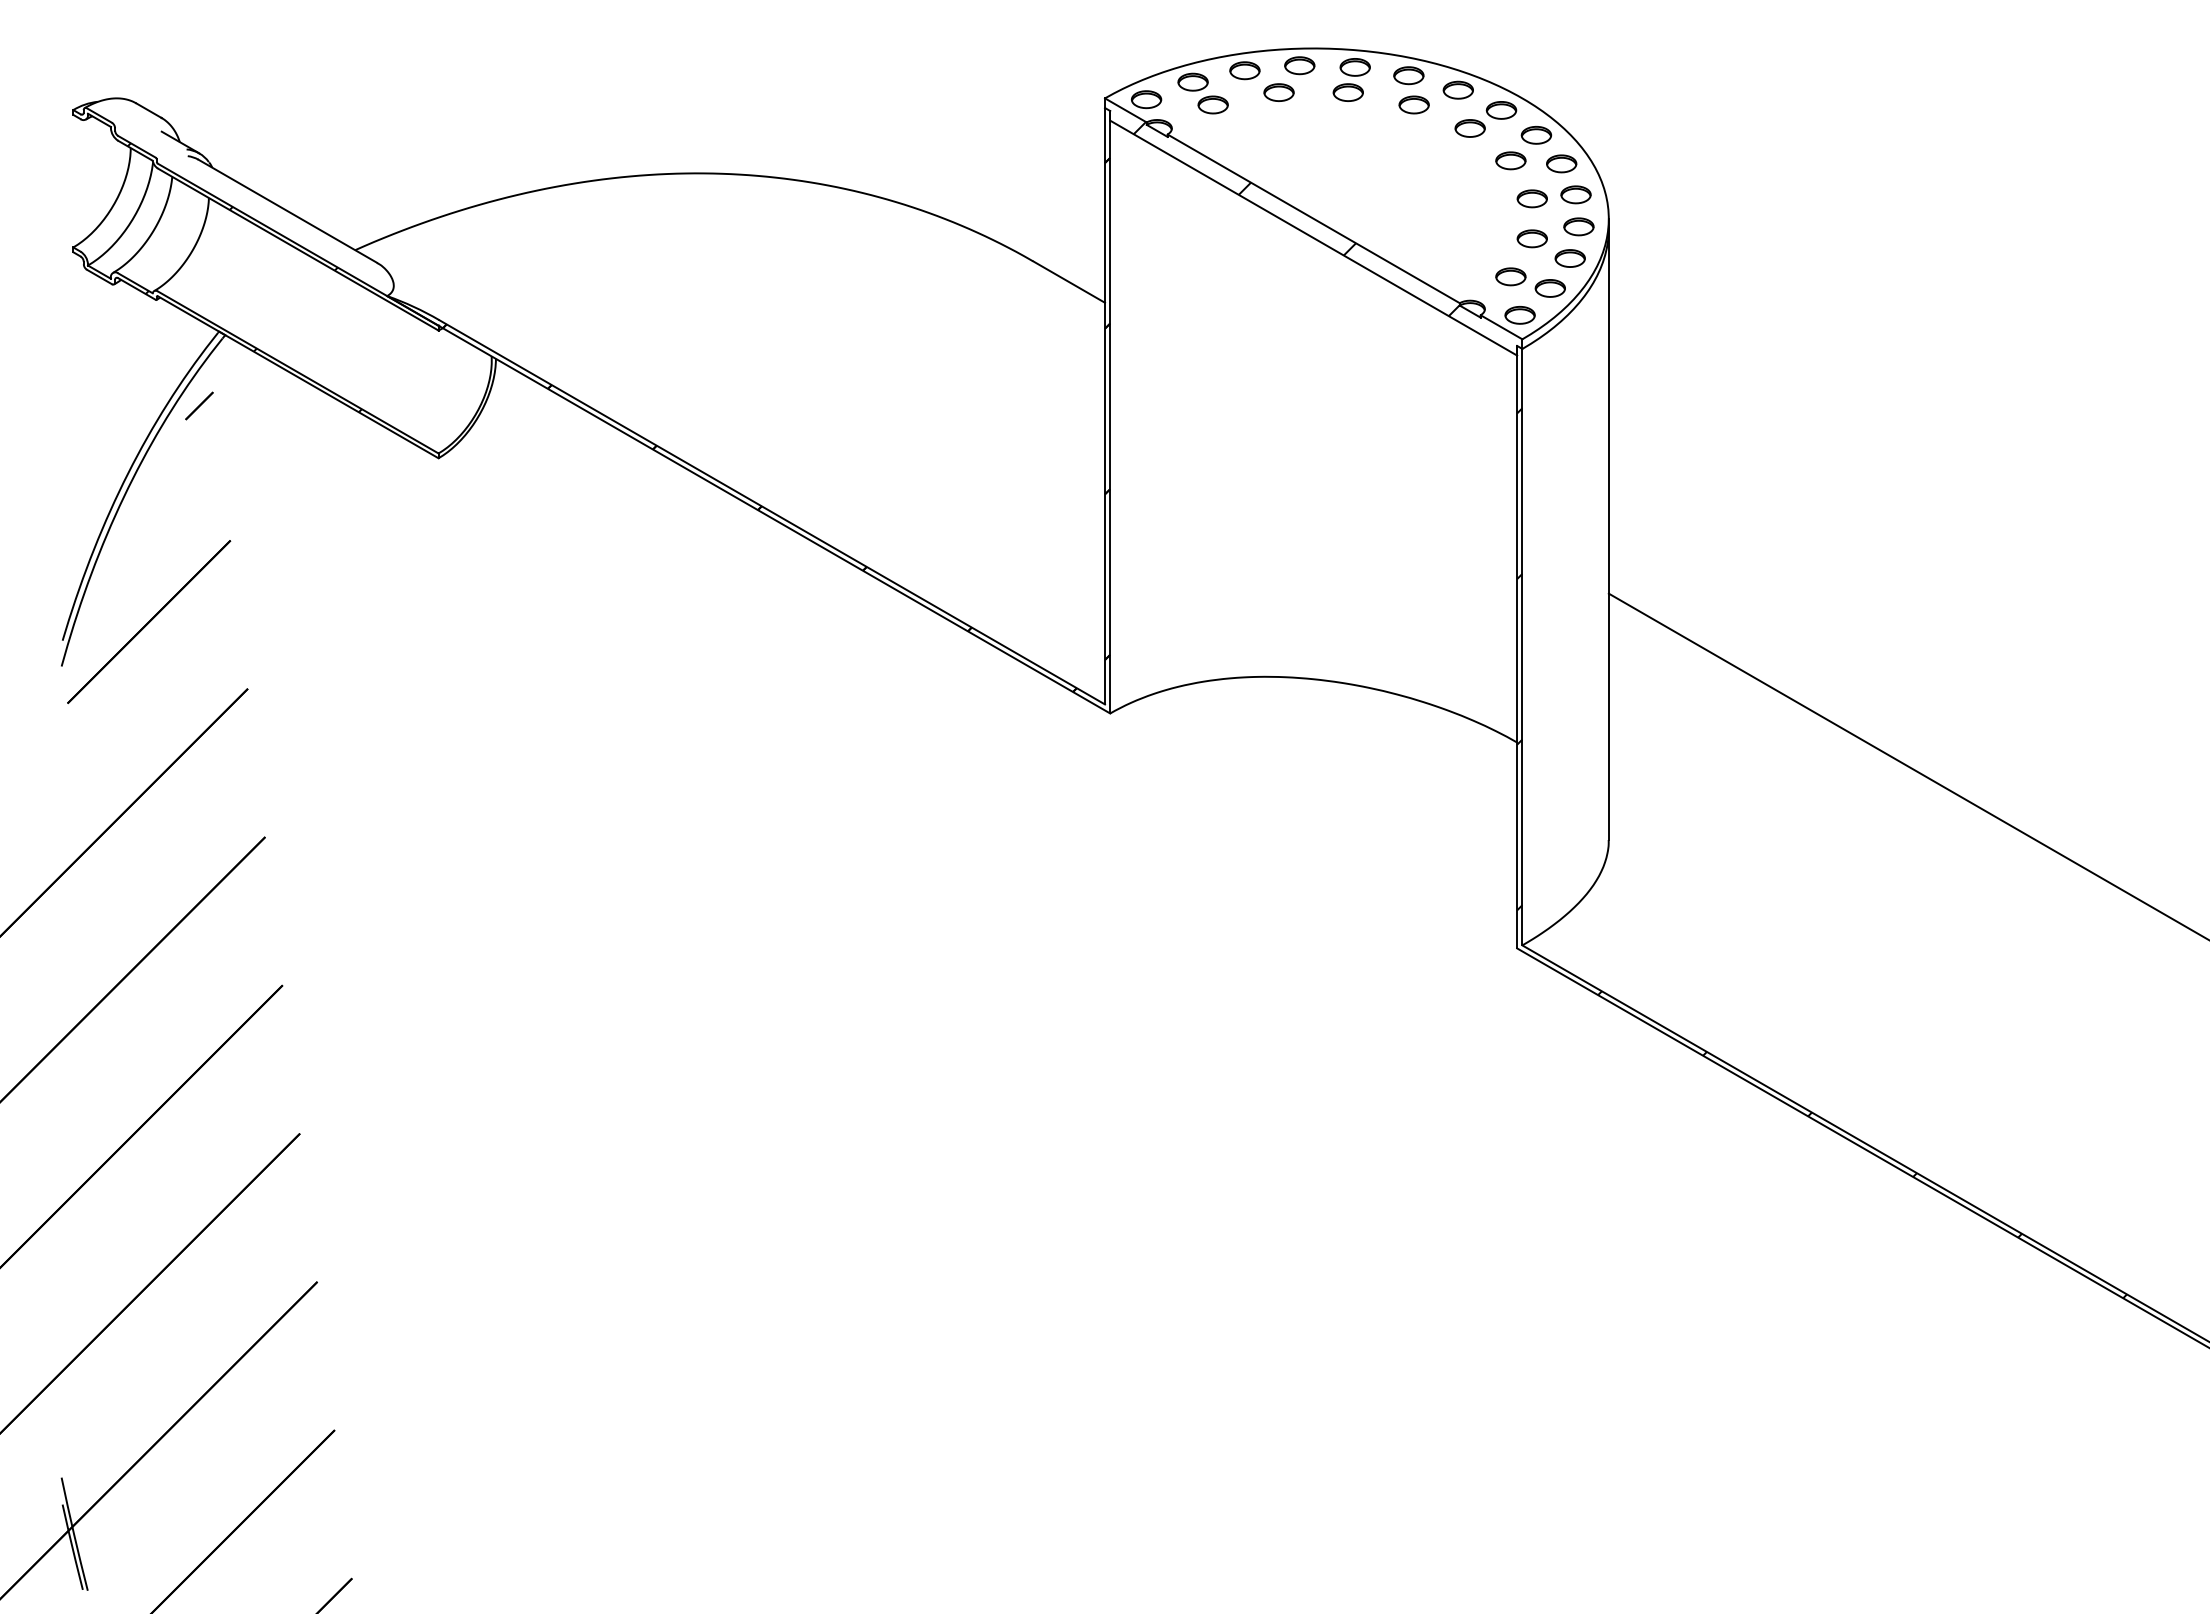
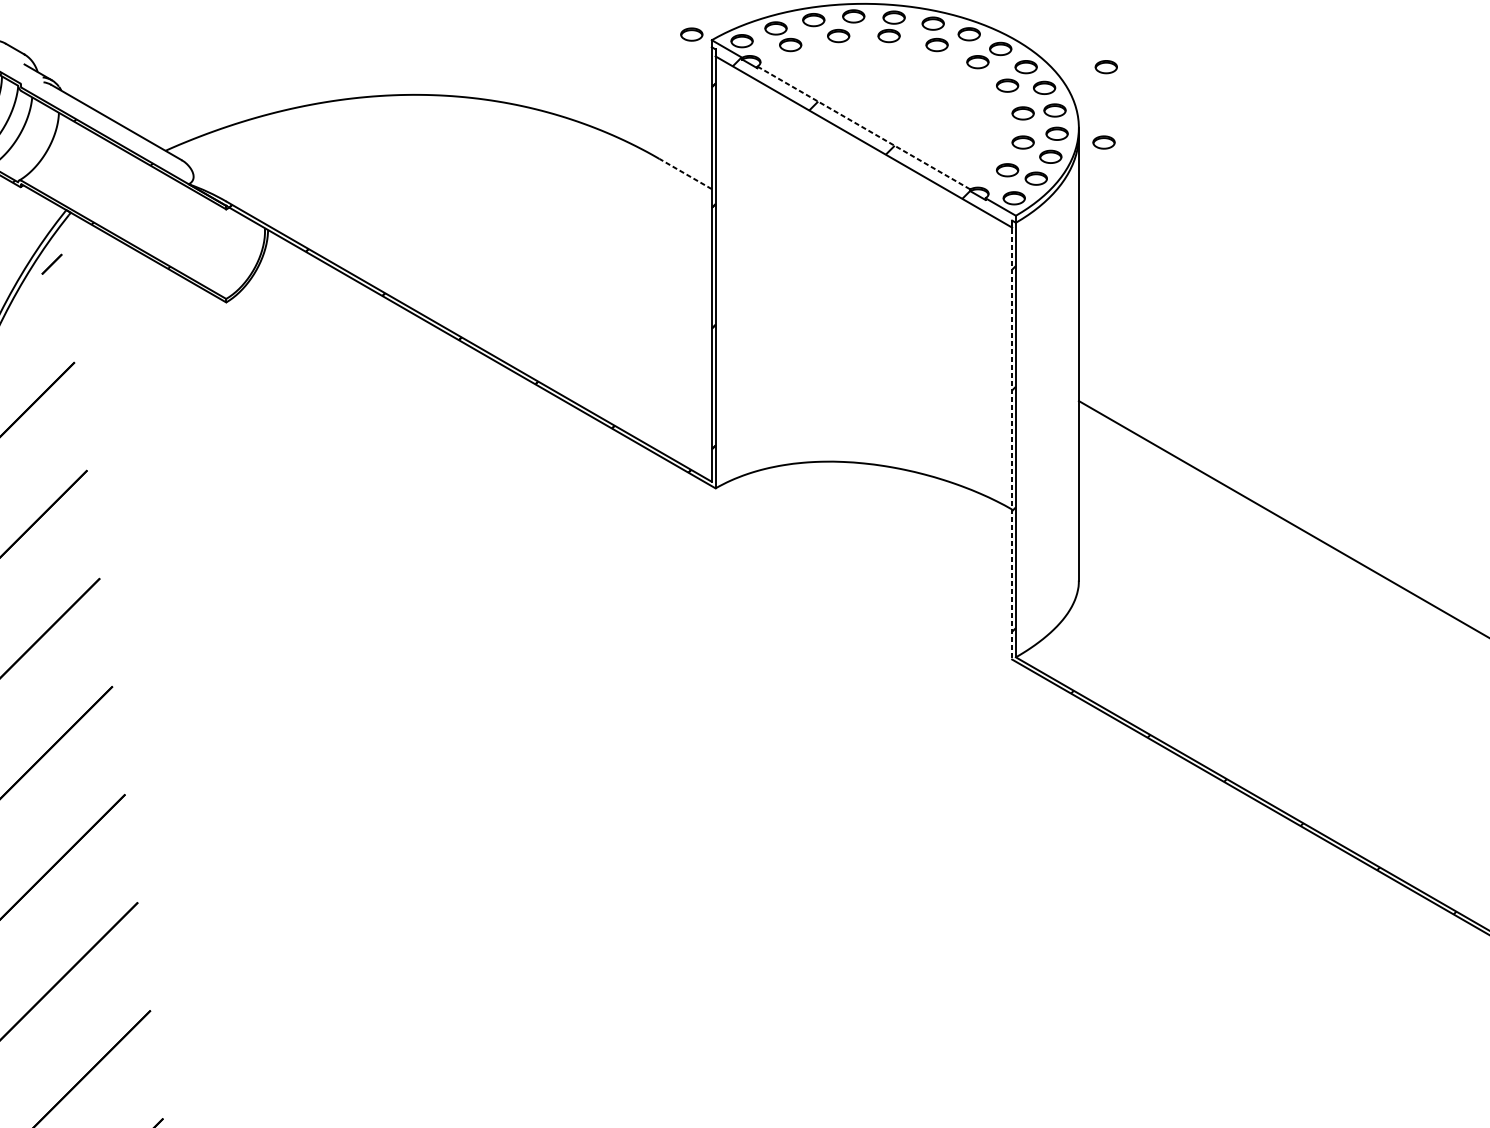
part: (1077, 90) -> (691, 34), added
part: (1646, 135) -> (1106, 67), added
line: (1313, 218) -> (863, 127), solid -> dashed
part: (1642, 238) -> (1103, 142), added
line: (1068, 281) -> (685, 173), solid -> dashed
line: (1517, 647) -> (1012, 440), solid -> dashed

